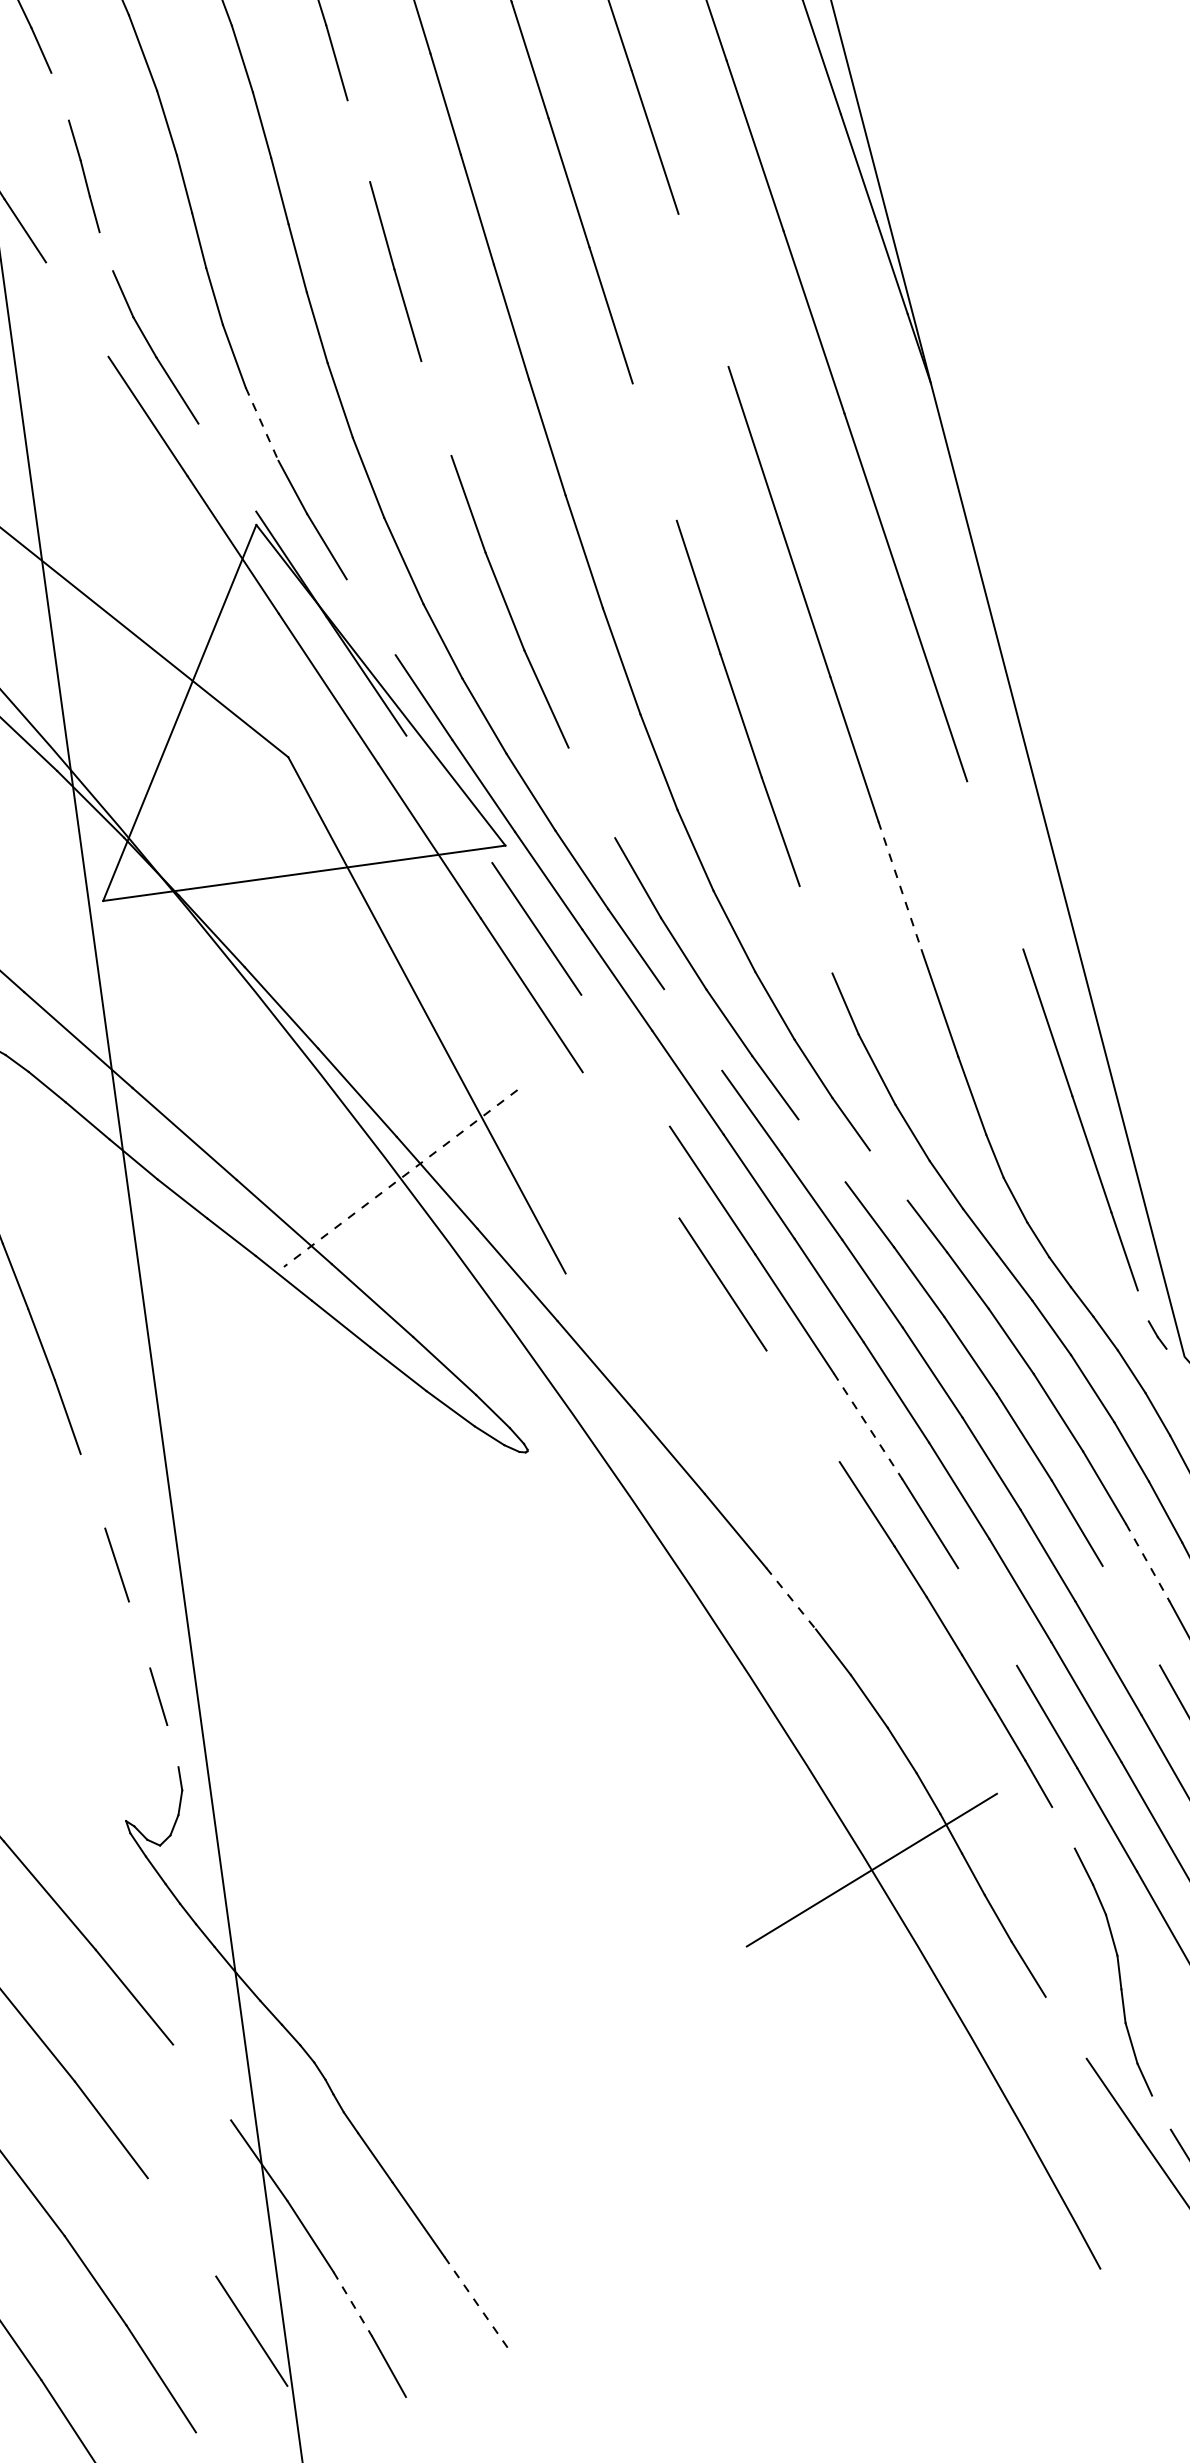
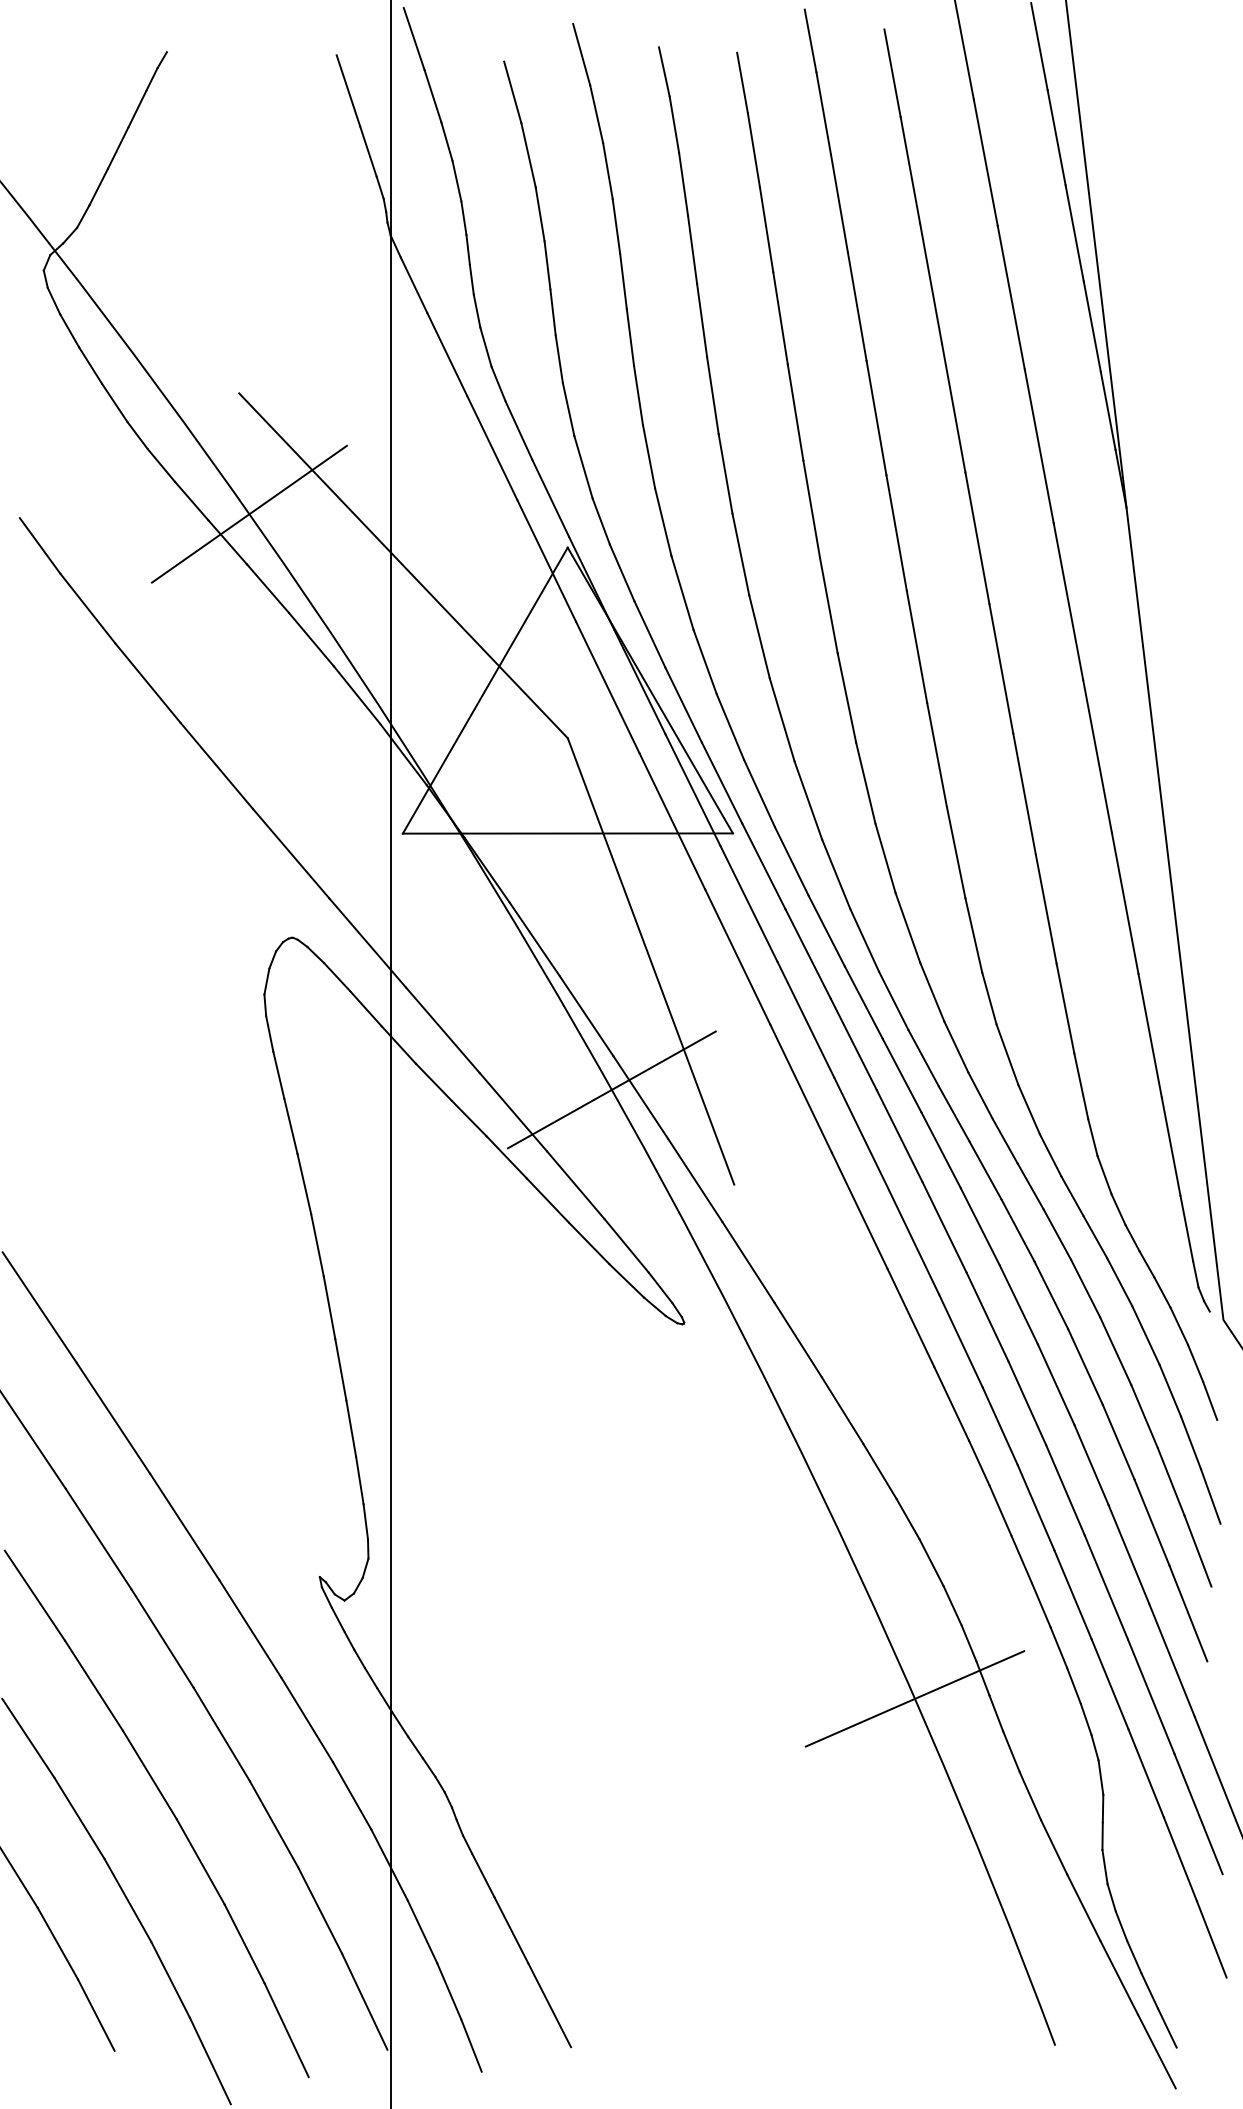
line: (59, 97) -> (456, 181), added
line: (358, 140) -> (692, 249), added
line: (105, 251) -> (476, 310), added
line: (703, 289) -> (953, 407), added
line: (77, 309) -> (447, 354), added
line: (436, 408) -> (725, 473), added
line: (262, 424) -> (583, 467), dashed -> solid
line: (654, 451) -> (896, 532), added
line: (226, 466) -> (550, 497), added
line: (370, 617) -> (649, 634), added
line: (592, 792) -> (808, 800), added
line: (448, 798) -> (692, 789), added
line: (994, 865) -> (1124, 903), added
line: (900, 886) -> (1046, 909), dashed -> solid
line: (815, 929) -> (973, 935), added
line: (692, 1029) -> (863, 1002), added
line: (624, 1060) -> (805, 1019), added
line: (630, 1145) -> (800, 1088), added
line: (821, 1151) -> (953, 1114), added
line: (887, 1175) -> (1004, 1141), added
line: (400, 1179) -> (611, 1090), dashed -> solid
line: (1142, 1306) -> (1195, 1274), added
line: (802, 1406) -> (910, 1317), added
line: (868, 1426) -> (961, 1341), dashed -> solid
line: (92, 1490) -> (329, 1307), added
line: (1148, 1563) -> (1171, 1482), dashed -> solid
line: (791, 1598) -> (880, 1471), dashed -> solid
line: (1130, 1615) -> (1151, 1522), added
line: (986, 1616) -> (1035, 1507), added
line: (139, 1634) -> (351, 1428), added
line: (172, 1745) -> (365, 1521), added
line: (1062, 1827) -> (1073, 1685), added
line: (1066, 2028) -> (1054, 1847), added
line: (202, 2081) -> (352, 1795), added
line: (1161, 2111) -> (1121, 1925), added
line: (182, 2227) -> (320, 1910), added
line: (353, 2304) -> (449, 1991), dashed -> solid
line: (477, 2304) -> (549, 2005), dashed -> solid

